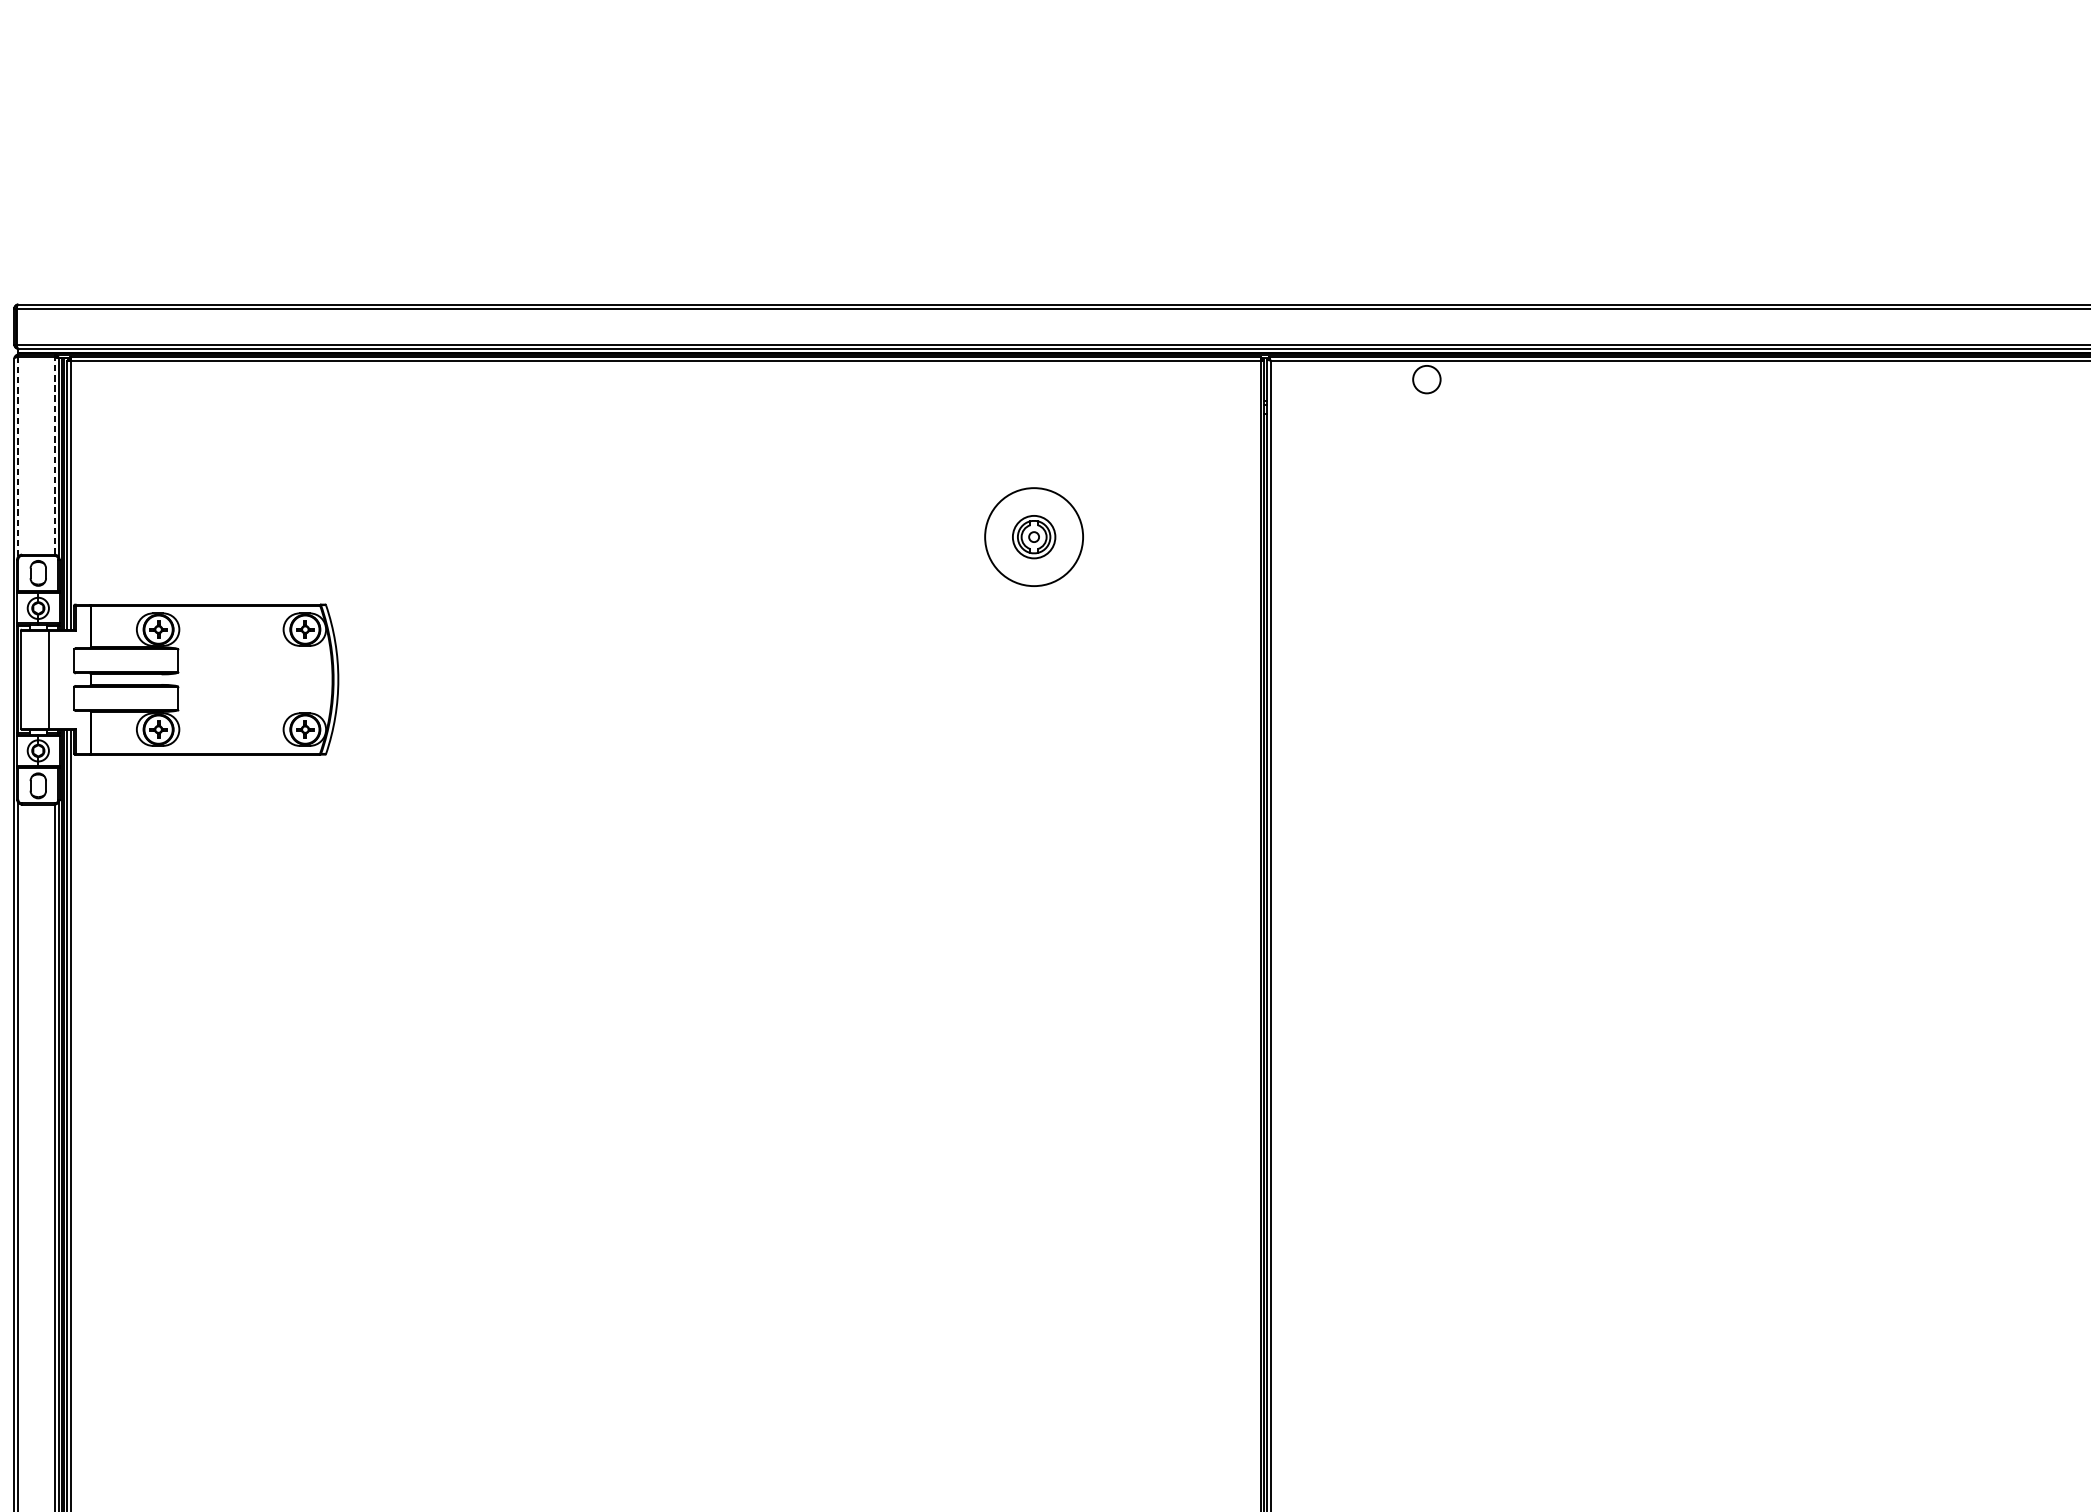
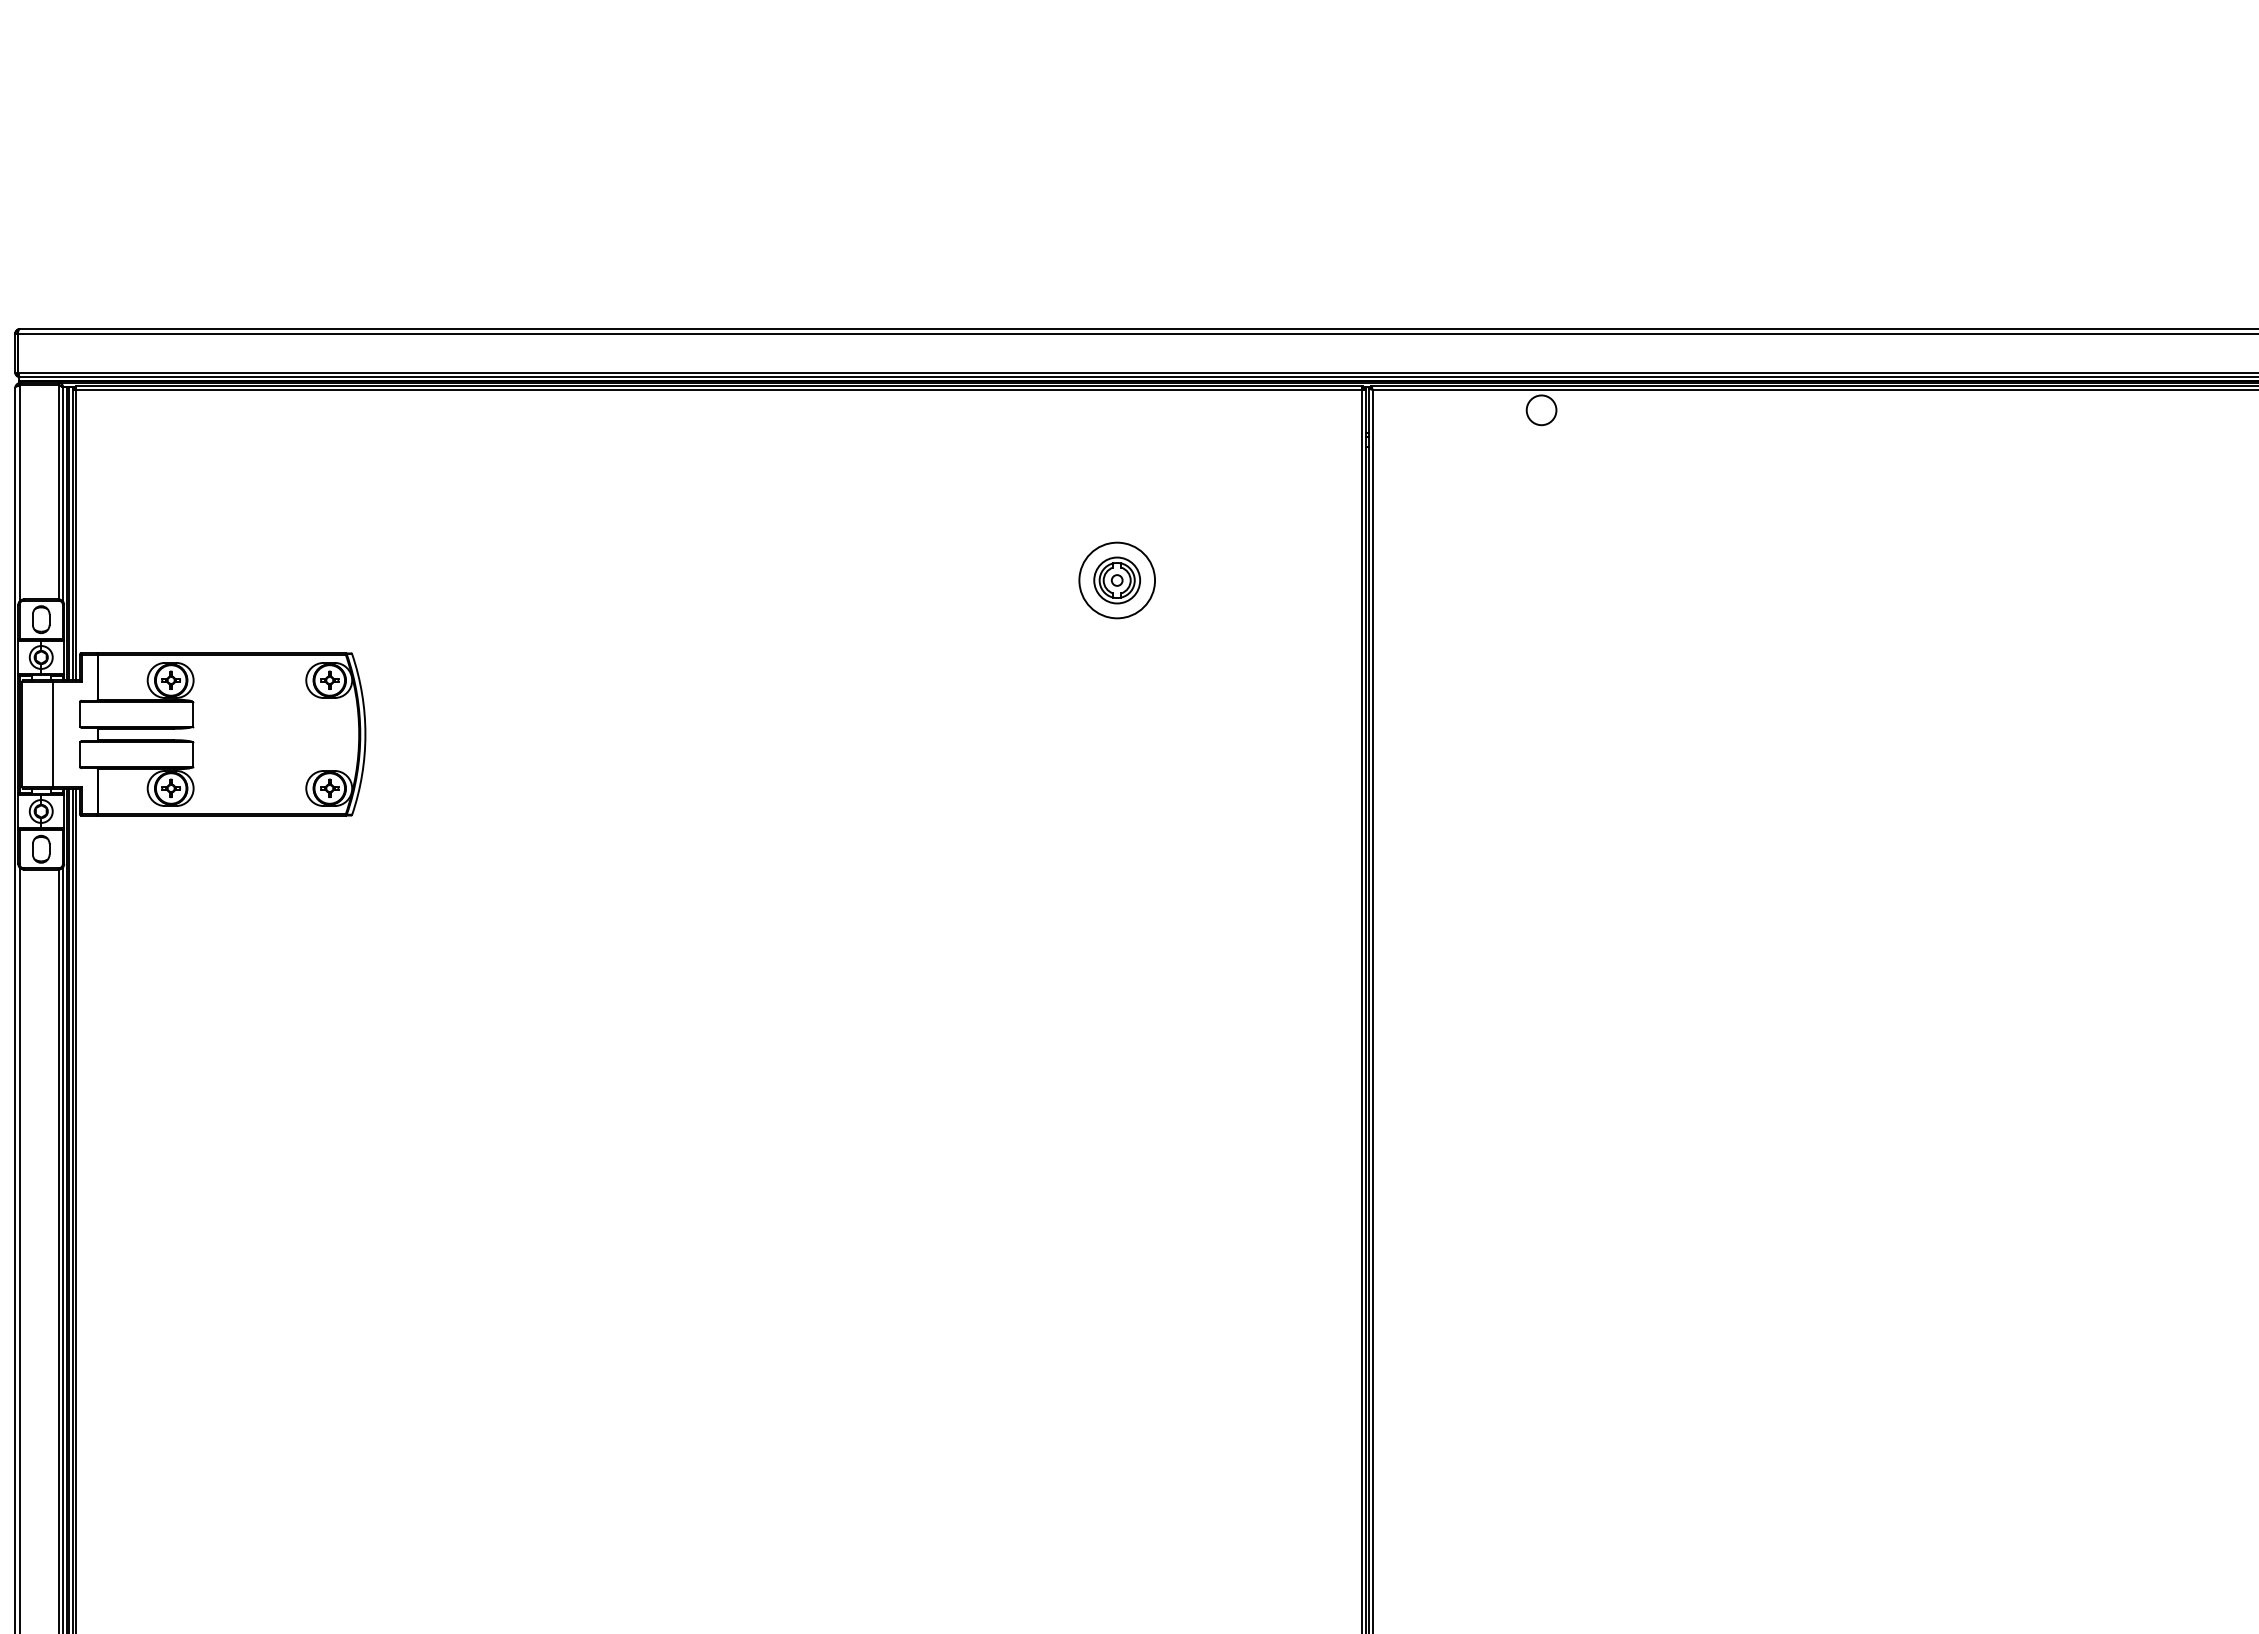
line: (54, 455) -> (58, 492), dashed -> solid
line: (18, 456) -> (19, 493), dashed -> solid
circle: (1034, 537) -> (1117, 580), size x0.71

